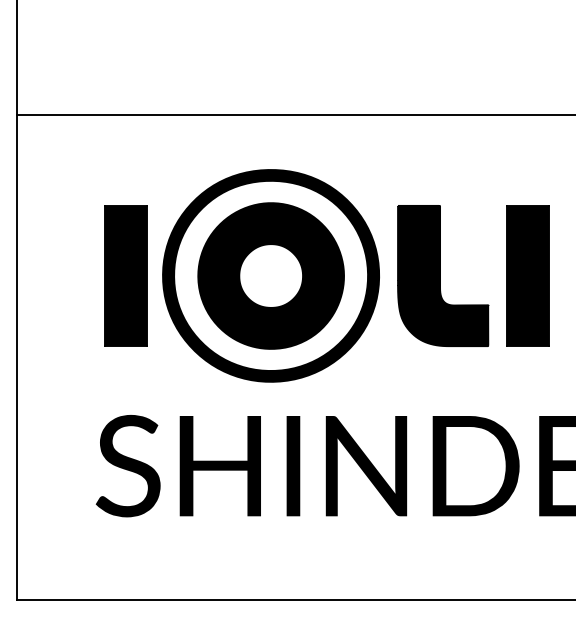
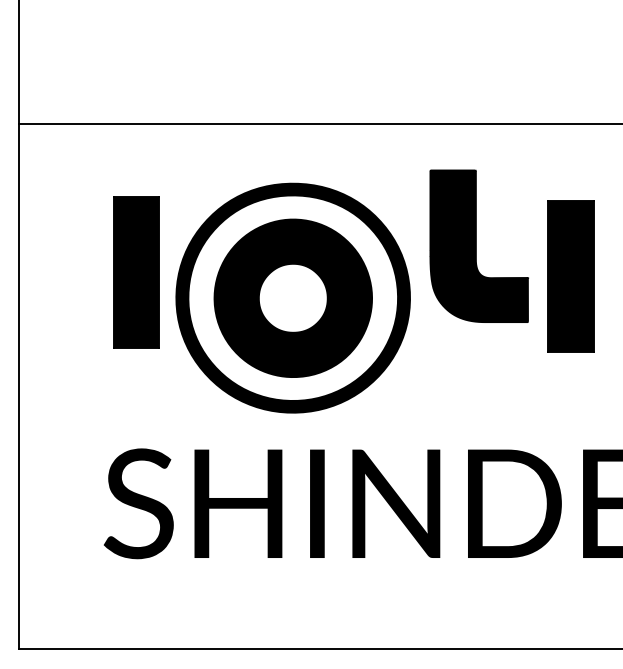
part: (442, 275) -> (478, 245), moved
part: (126, 276) -> (136, 272), moved
part: (527, 276) -> (570, 276), moved

